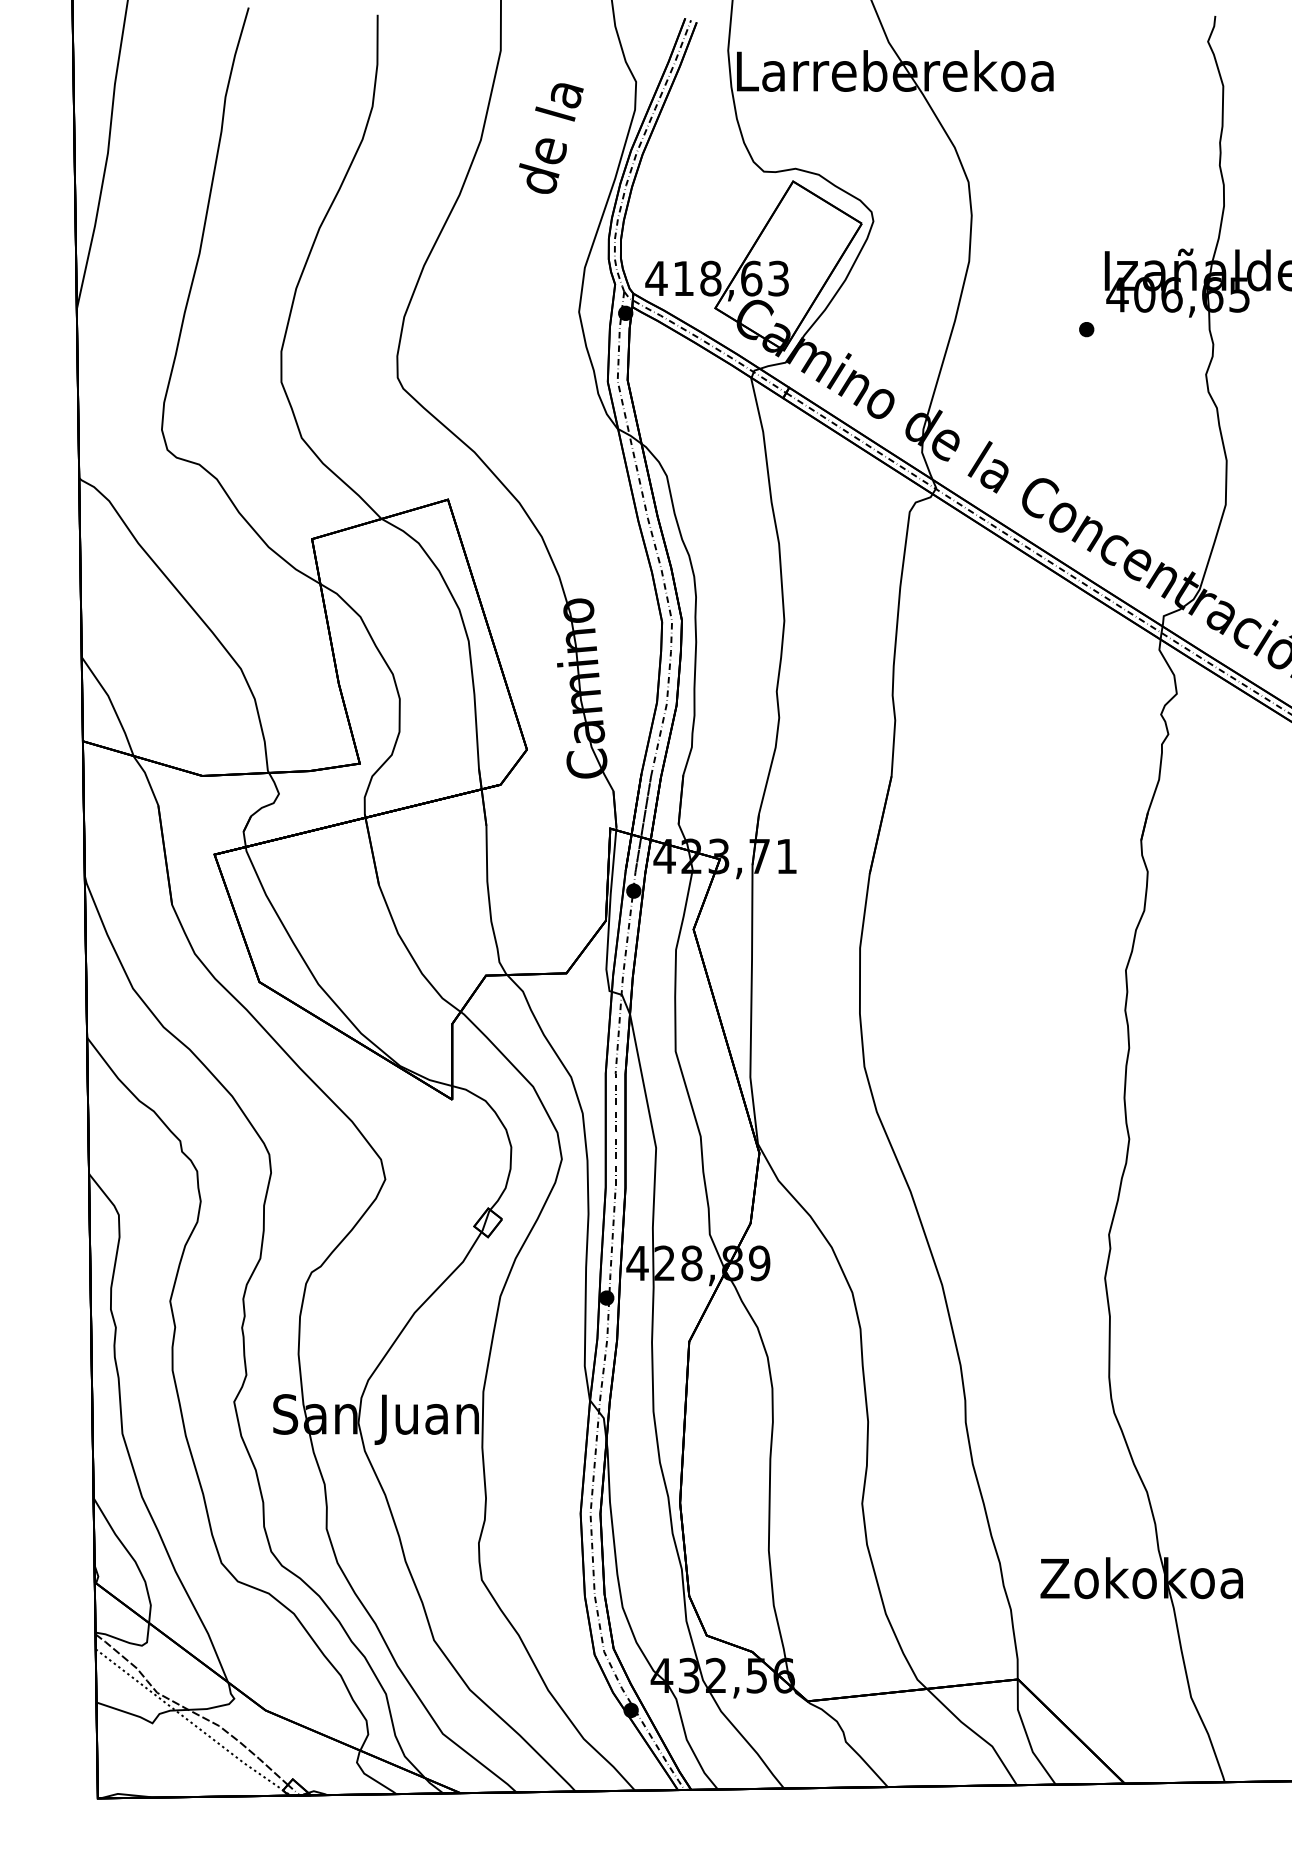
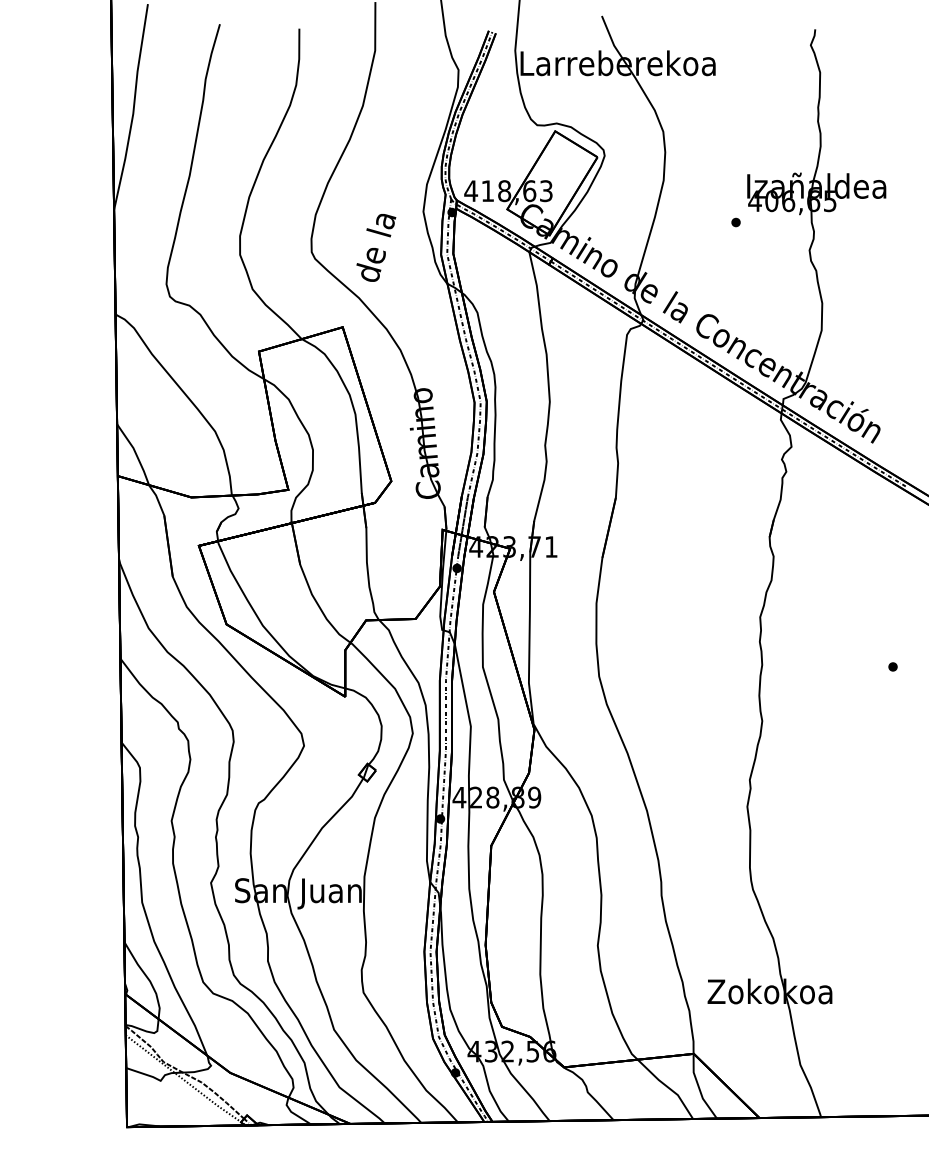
text: (551, 137) -> (376, 247), moved

